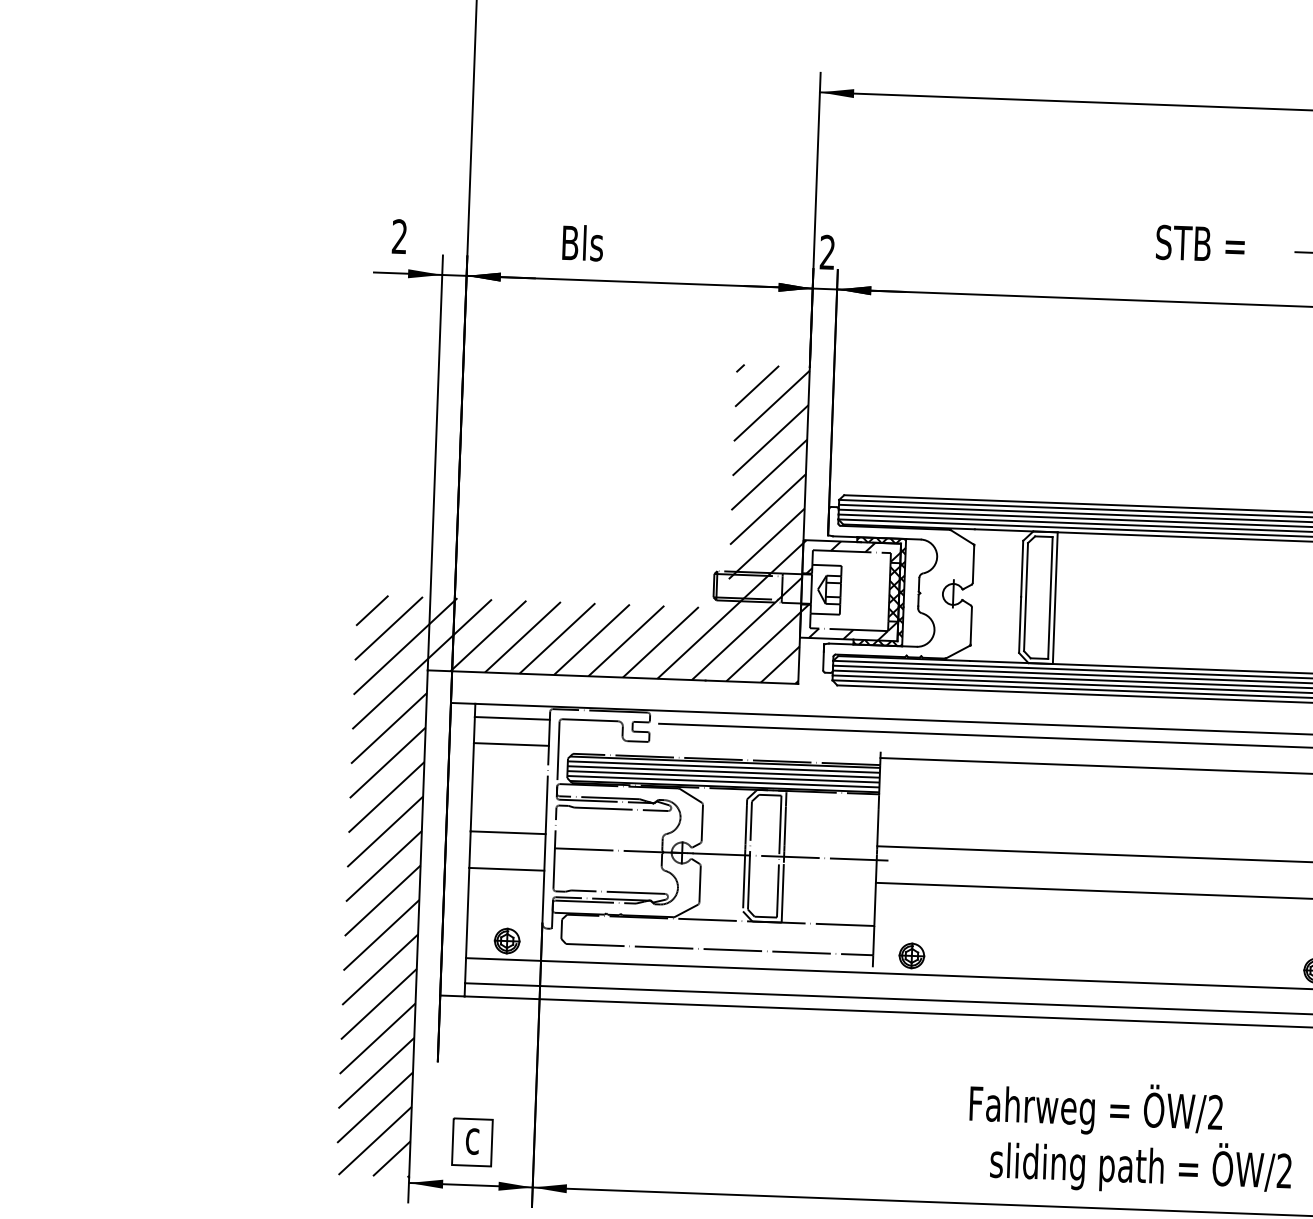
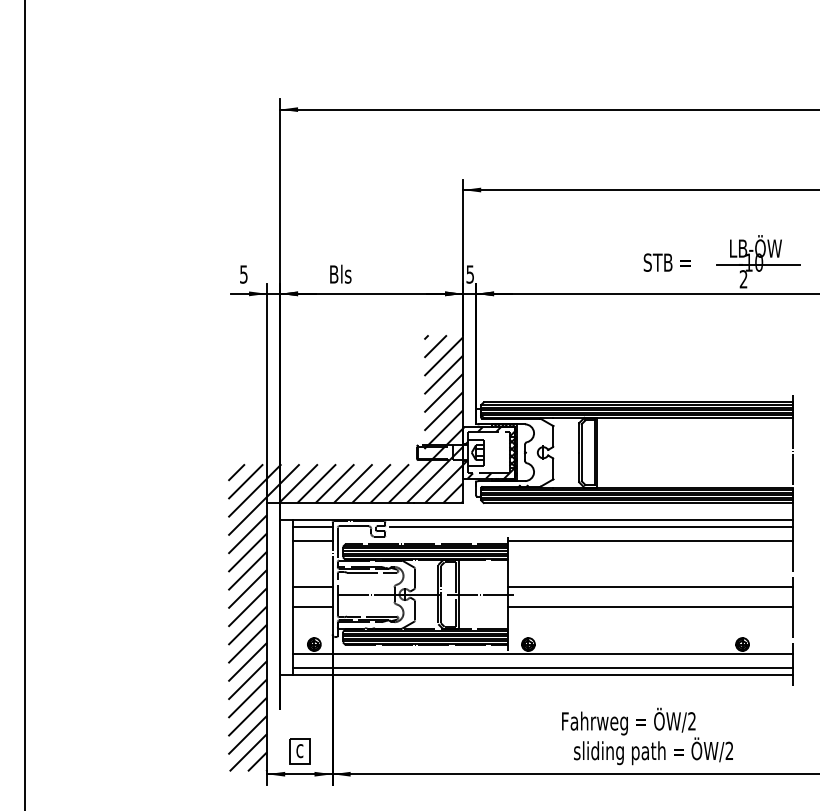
text: (398, 236) -> (243, 274), 2 -> 5
text: (826, 252) -> (469, 274), 2 -> 5
hatch: (717, 933) -> (425, 636), added

